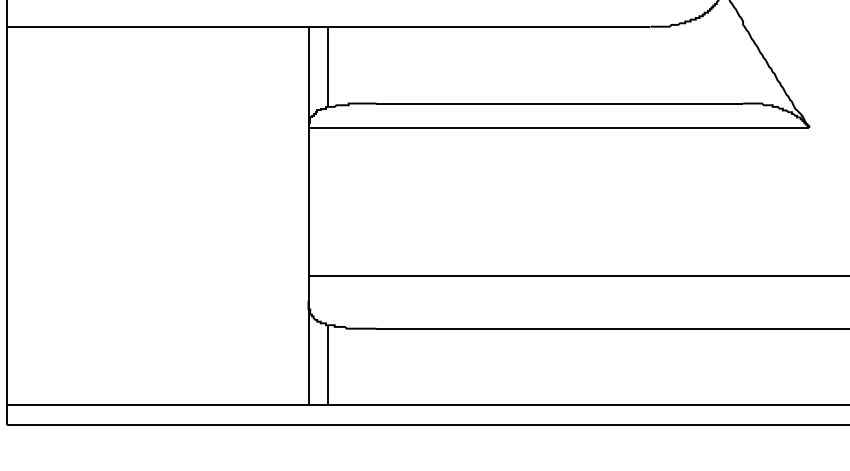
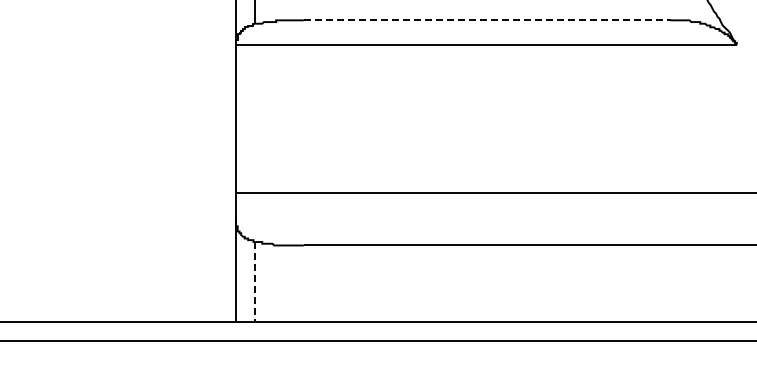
line: (560, 103) -> (487, 20), solid -> dashed
line: (327, 365) -> (254, 282), solid -> dashed

